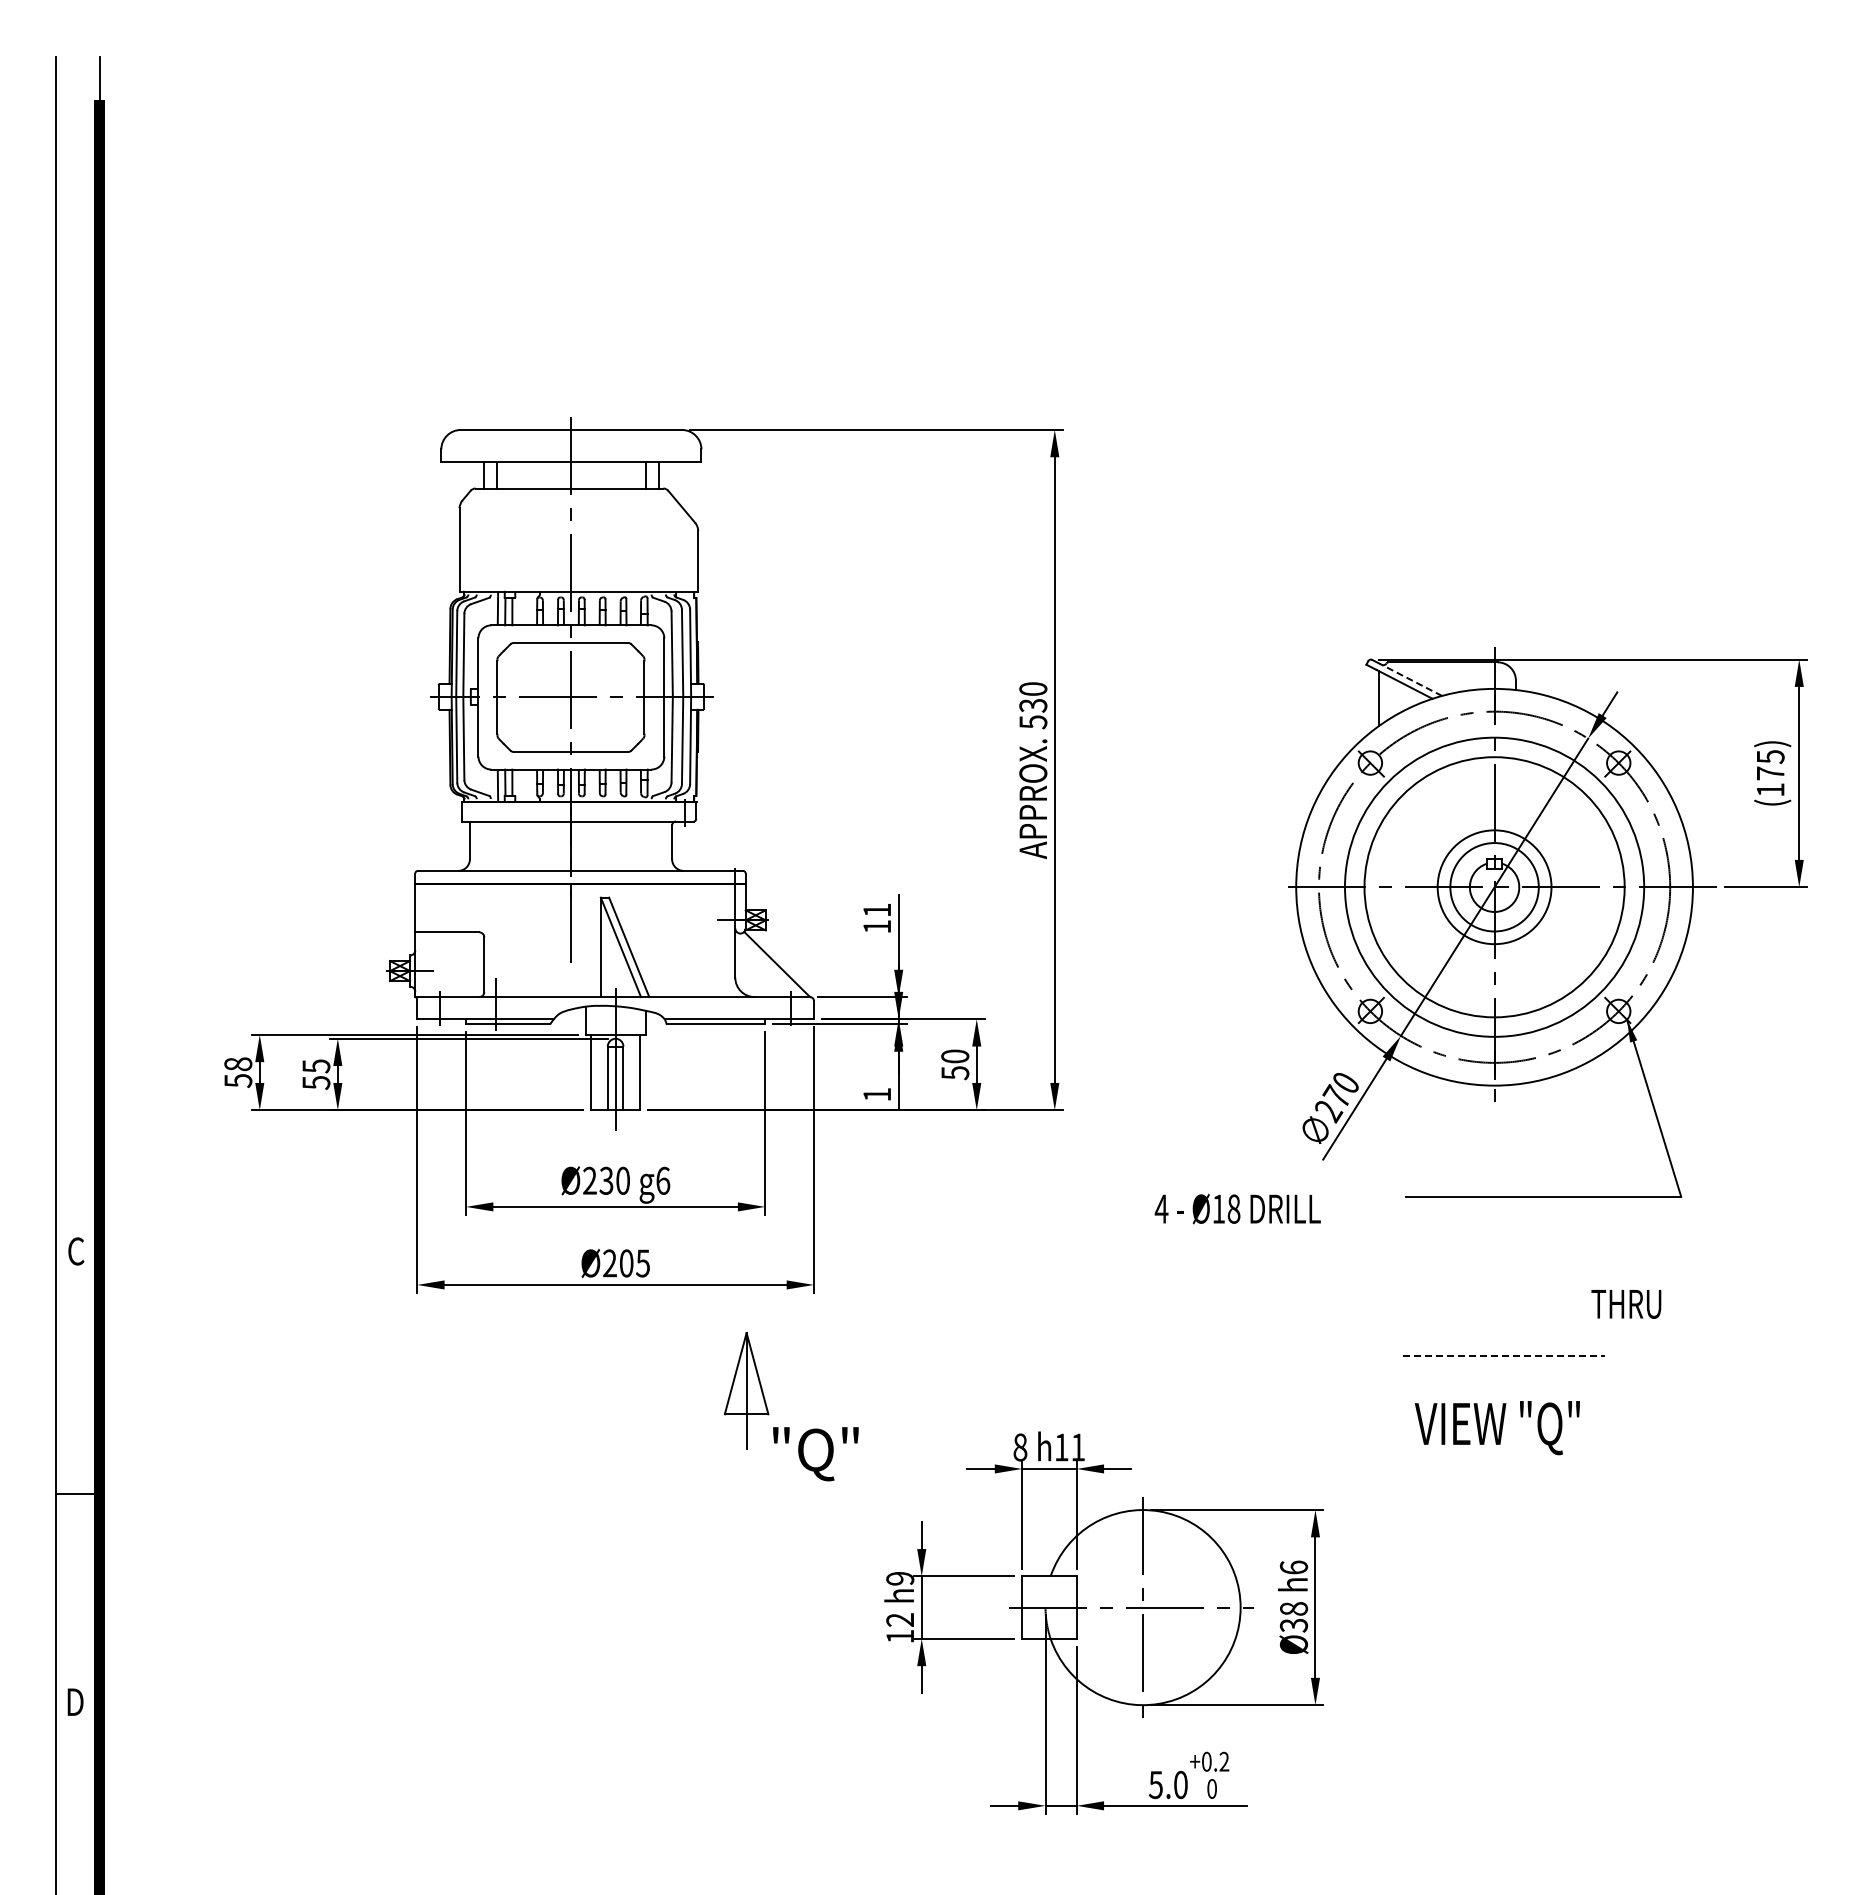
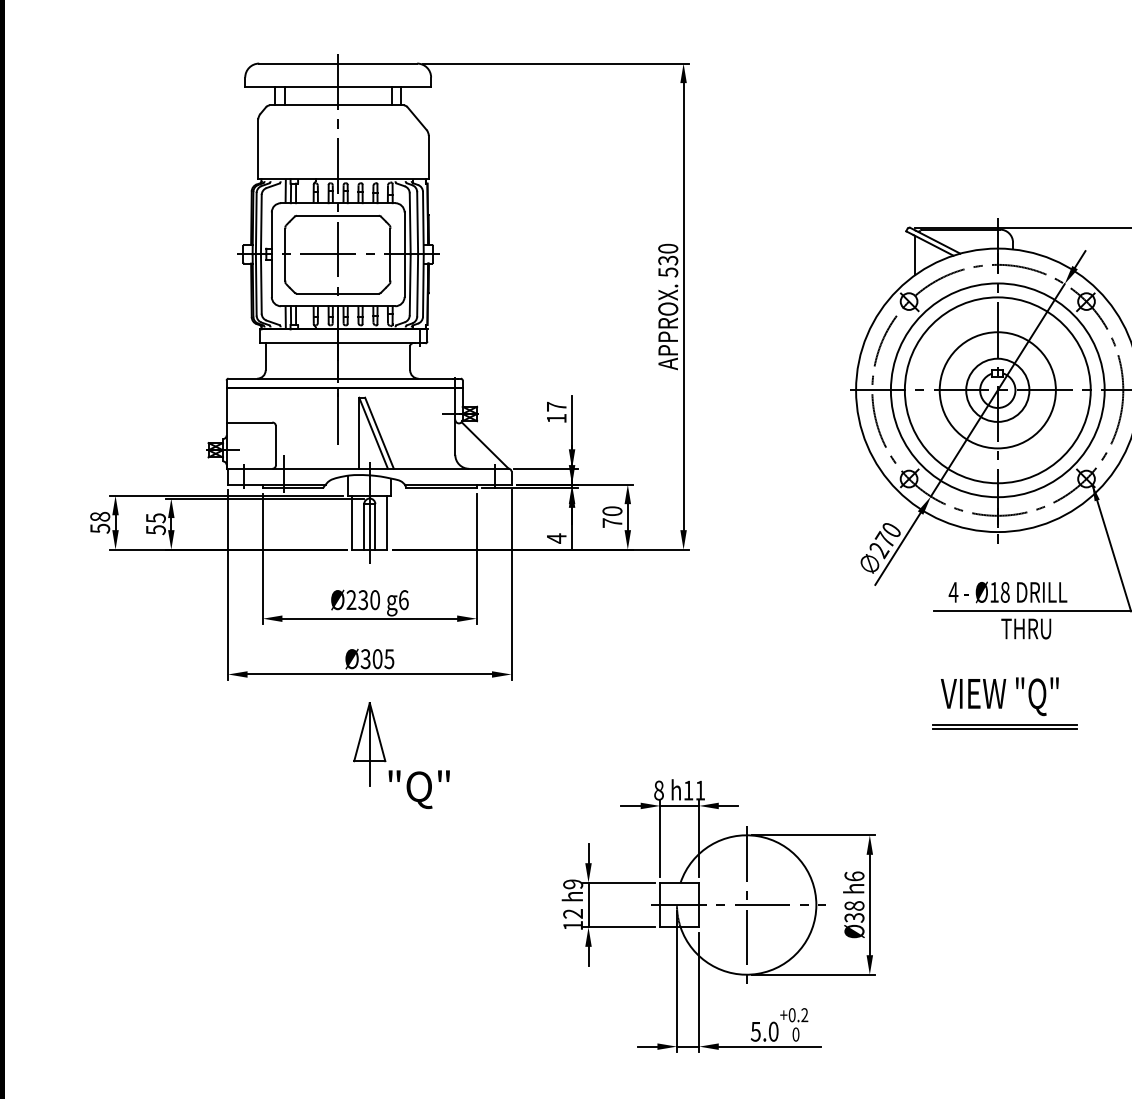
line: (1410, 679) -> (937, 241), dashed -> solid
circle: (1494, 886) -> (997, 389), size x1.43
text: (876, 909) -> (556, 406), 11 -> 17
text: (955, 1073) -> (612, 523), 50 -> 70
text: (876, 1094) -> (556, 538), 1 -> 4
text: (1237, 1208) -> (1007, 591), moved
text: (609, 1263) -> (365, 659), Ø205 -> Ø305
text: (1626, 1304) -> (1026, 629), moved
line: (1504, 1355) -> (1004, 724), dashed -> solid
line: (1503, 1361) -> (1004, 729), added
part: (789, 1427) -> (400, 770), moved
text: (1496, 1428) -> (999, 697), moved

